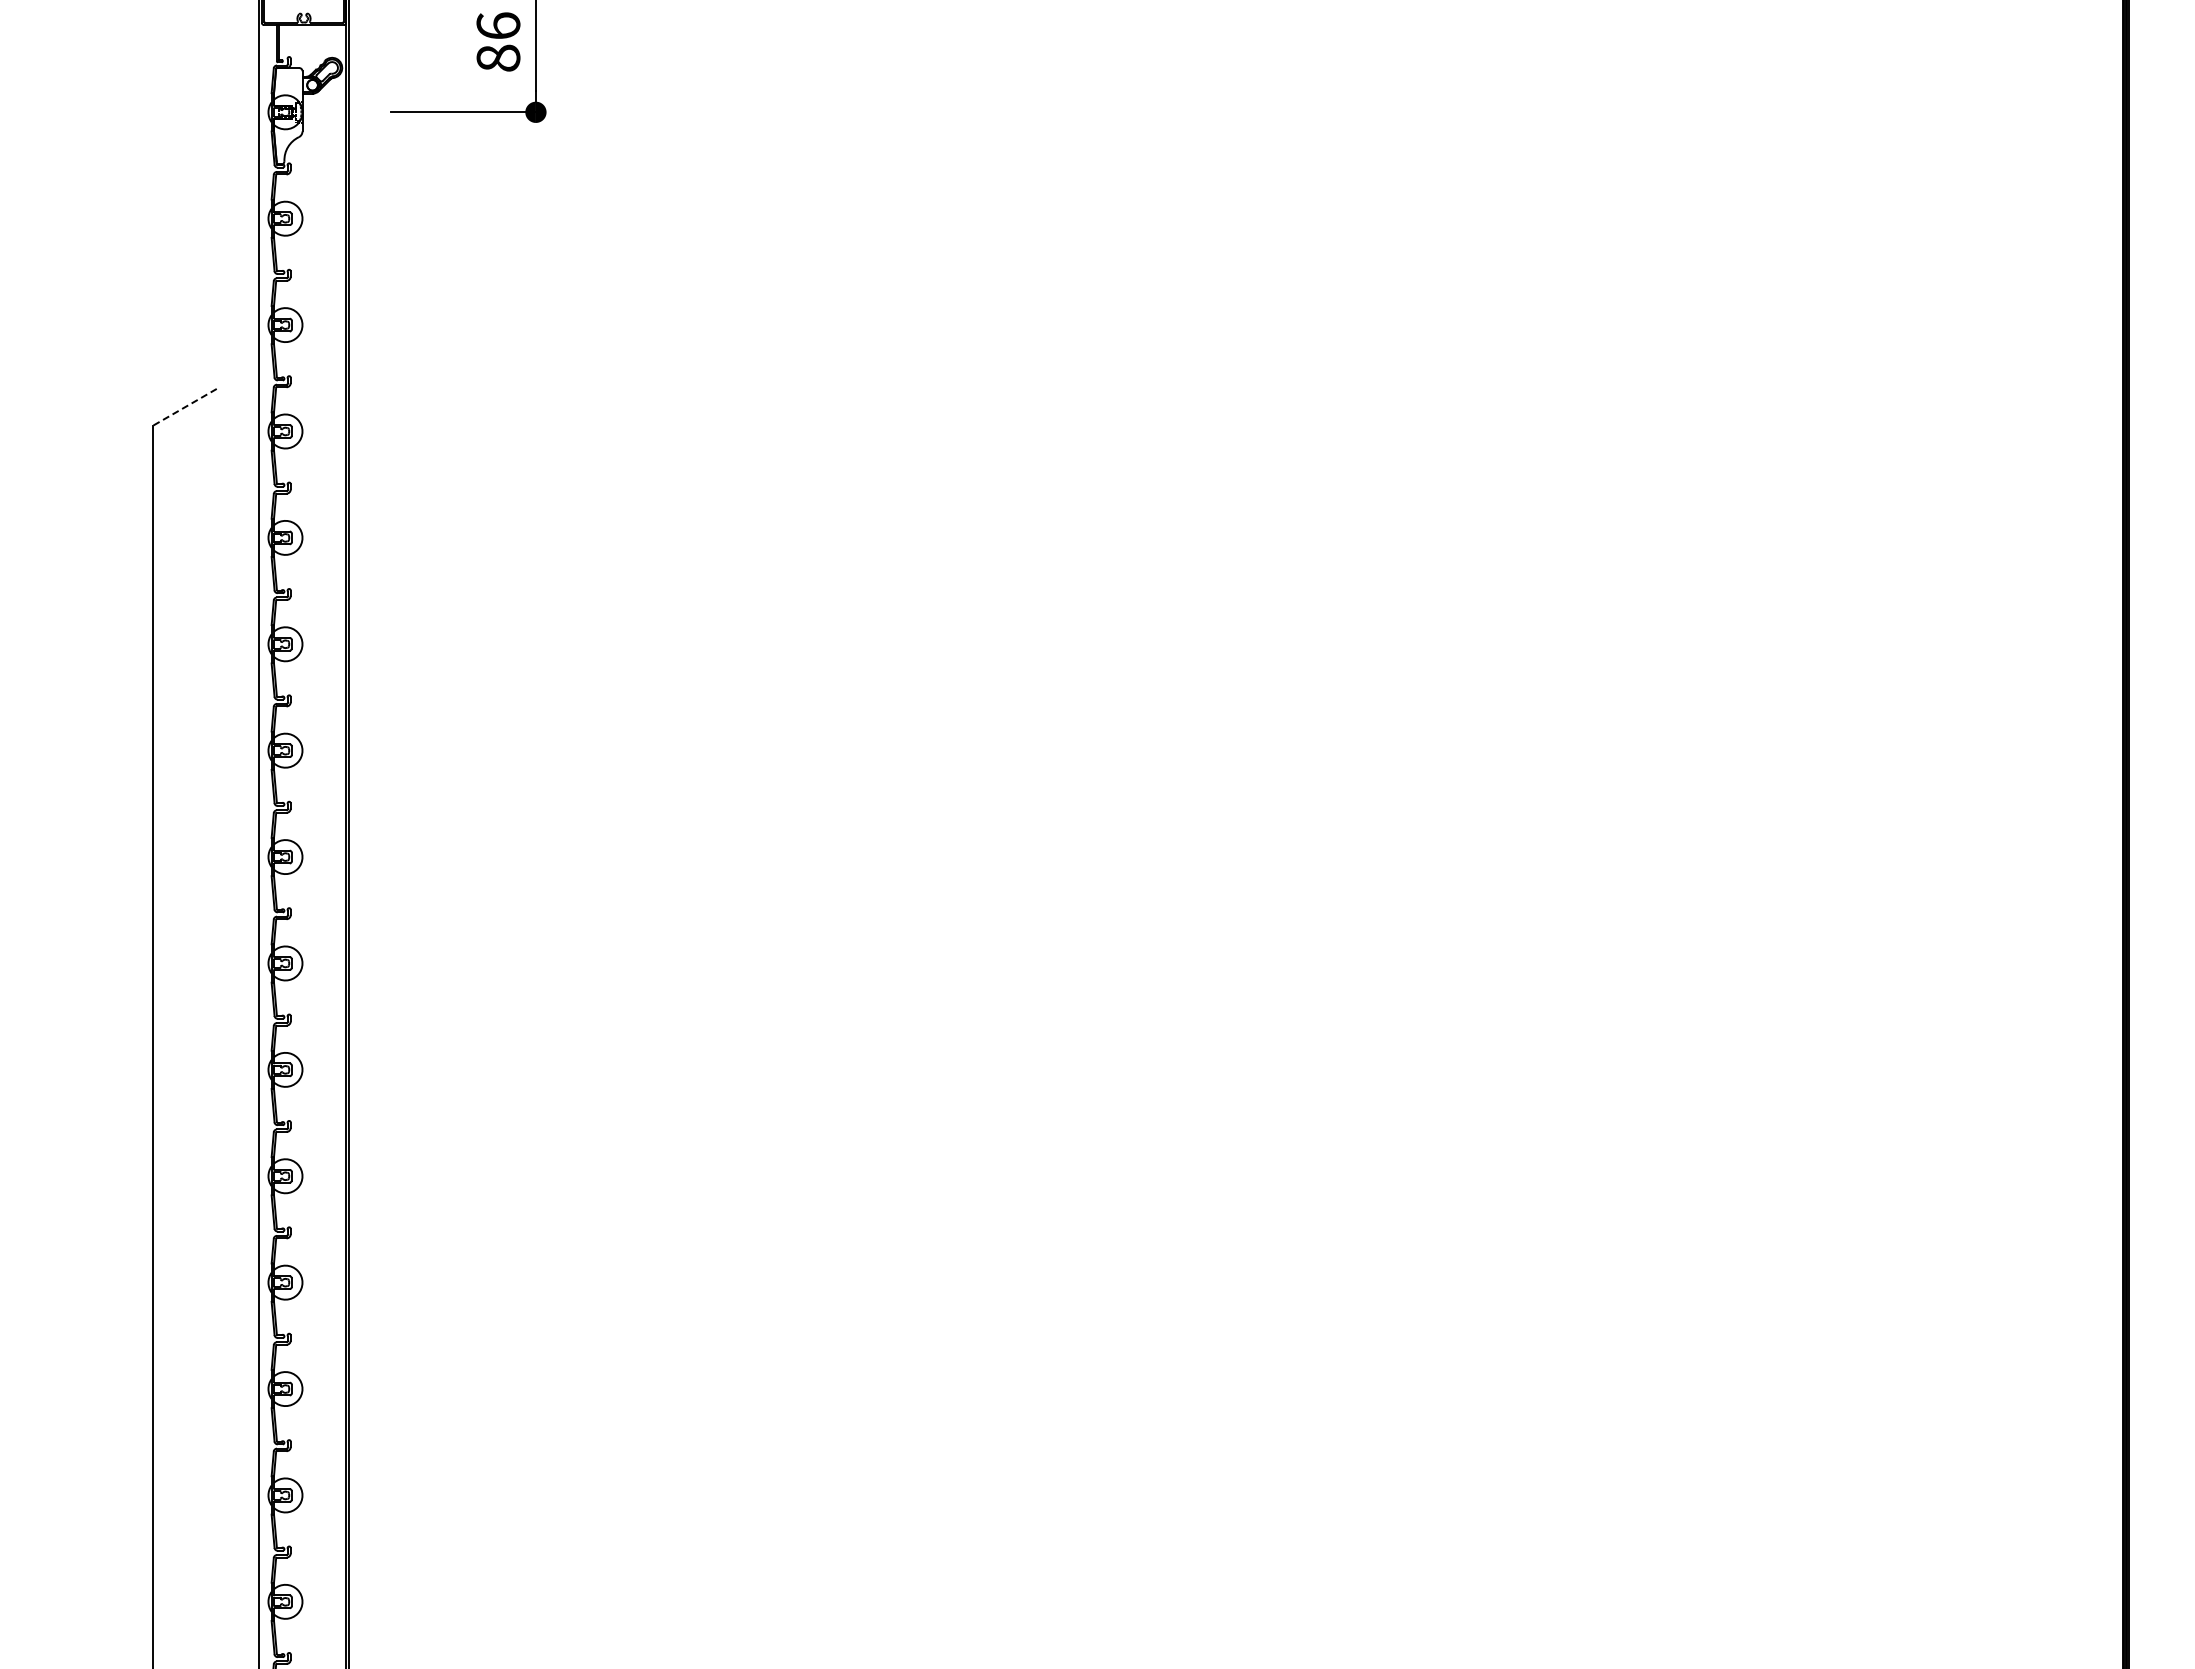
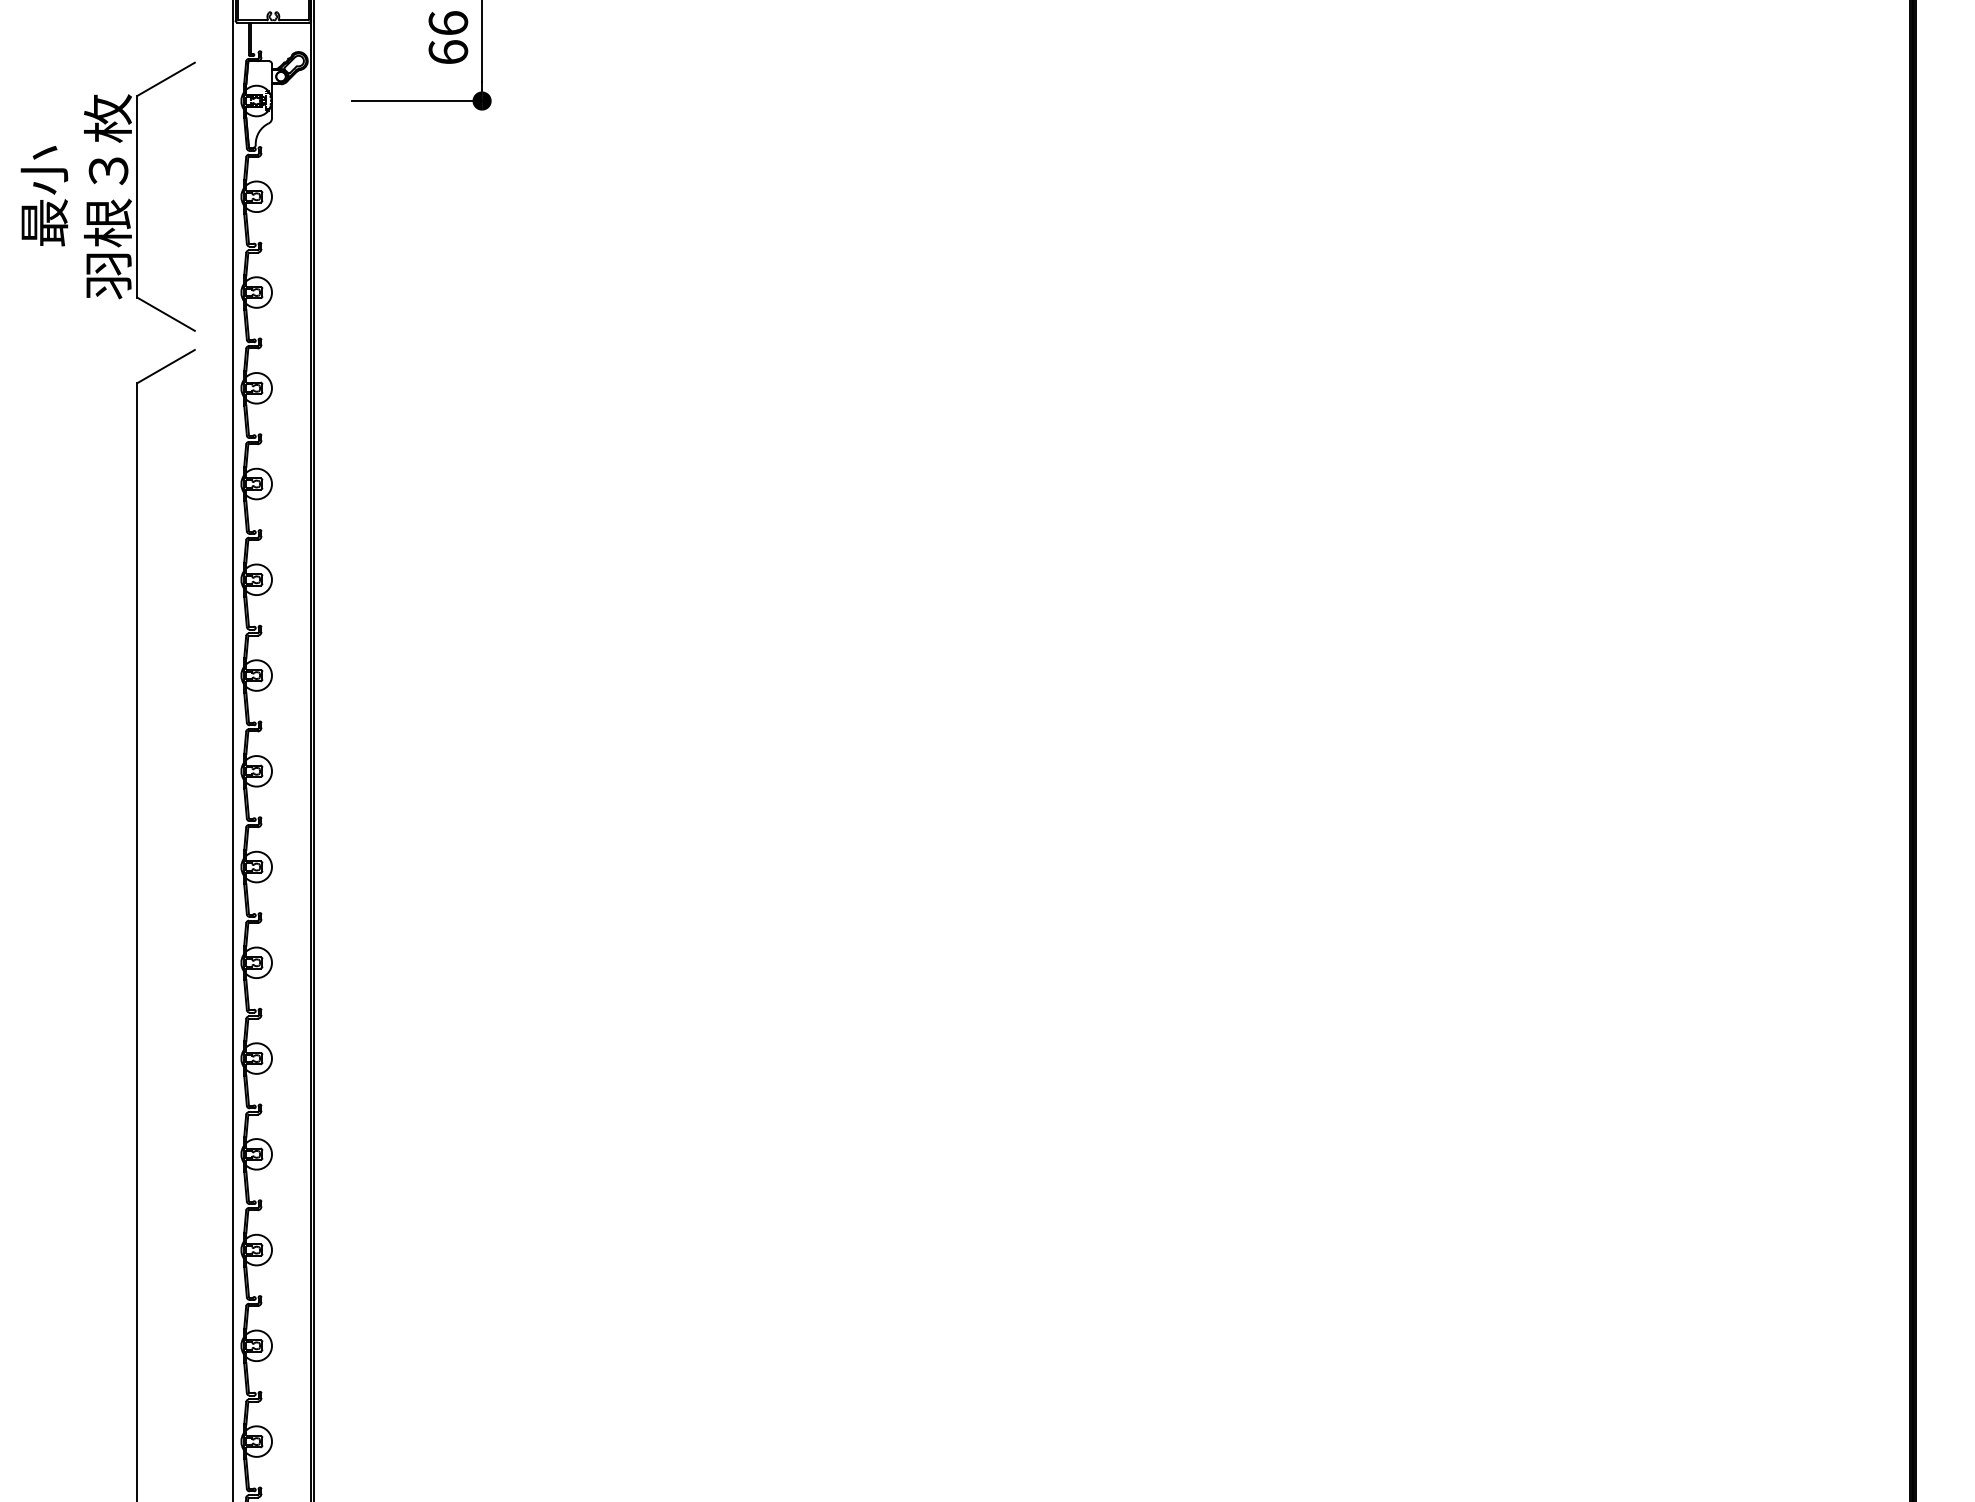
text: (498, 57) -> (448, 51), 86 -> 66
part: (120, 218) -> (108, 196), added
line: (184, 407) -> (165, 366), dashed -> solid

